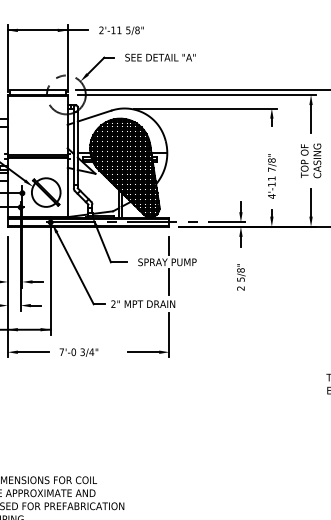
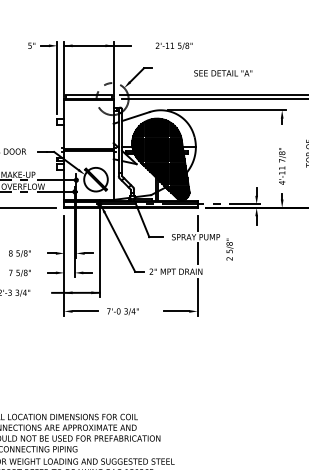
text: (120, 29) -> (173, 45), moved
text: (160, 57) -> (223, 73), moved
text: (240, 277) -> (229, 249), moved

